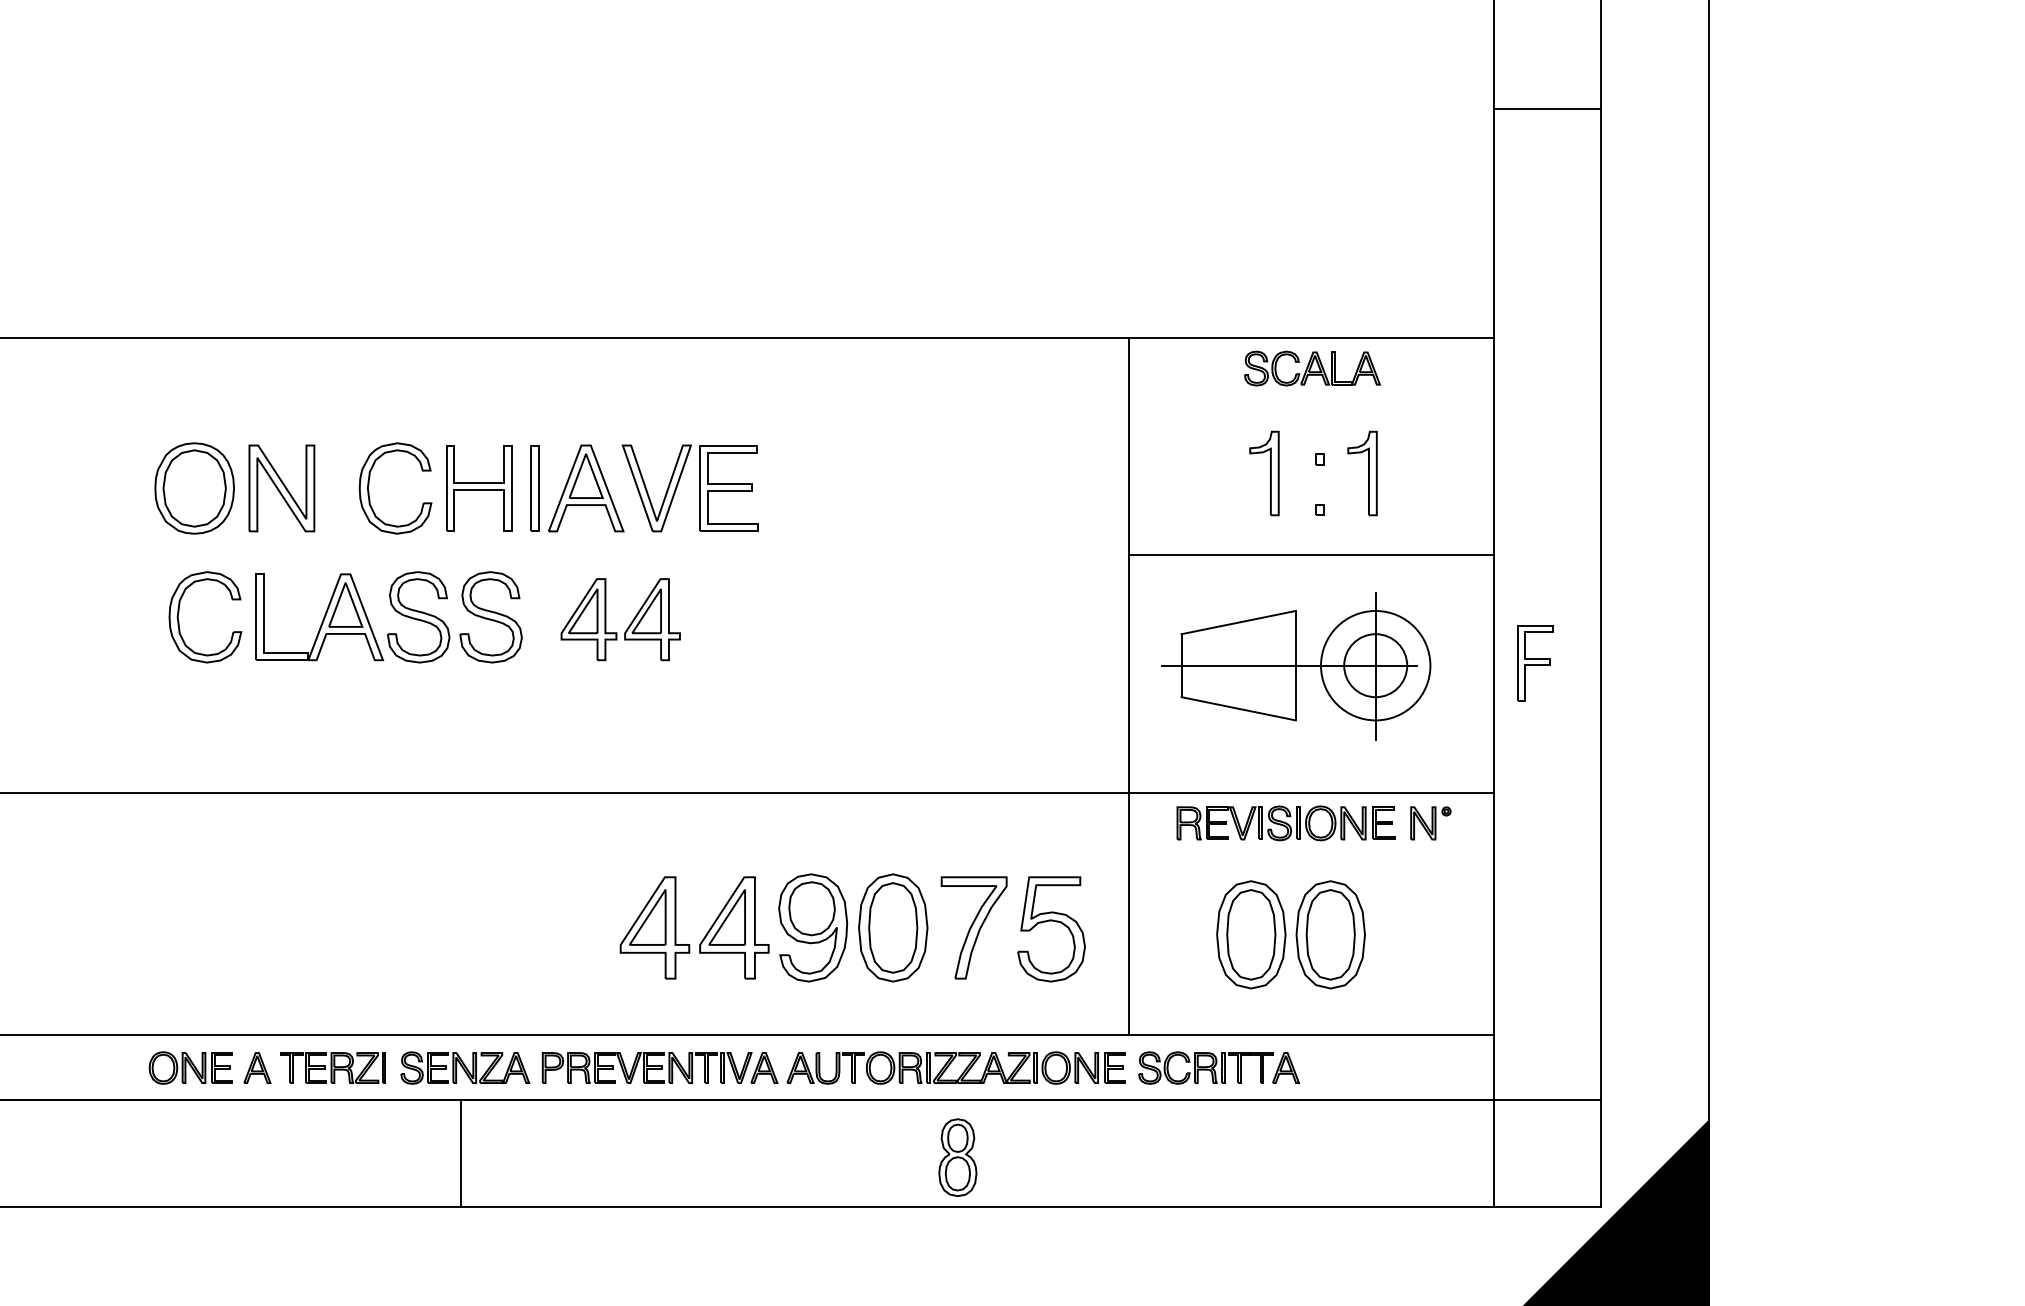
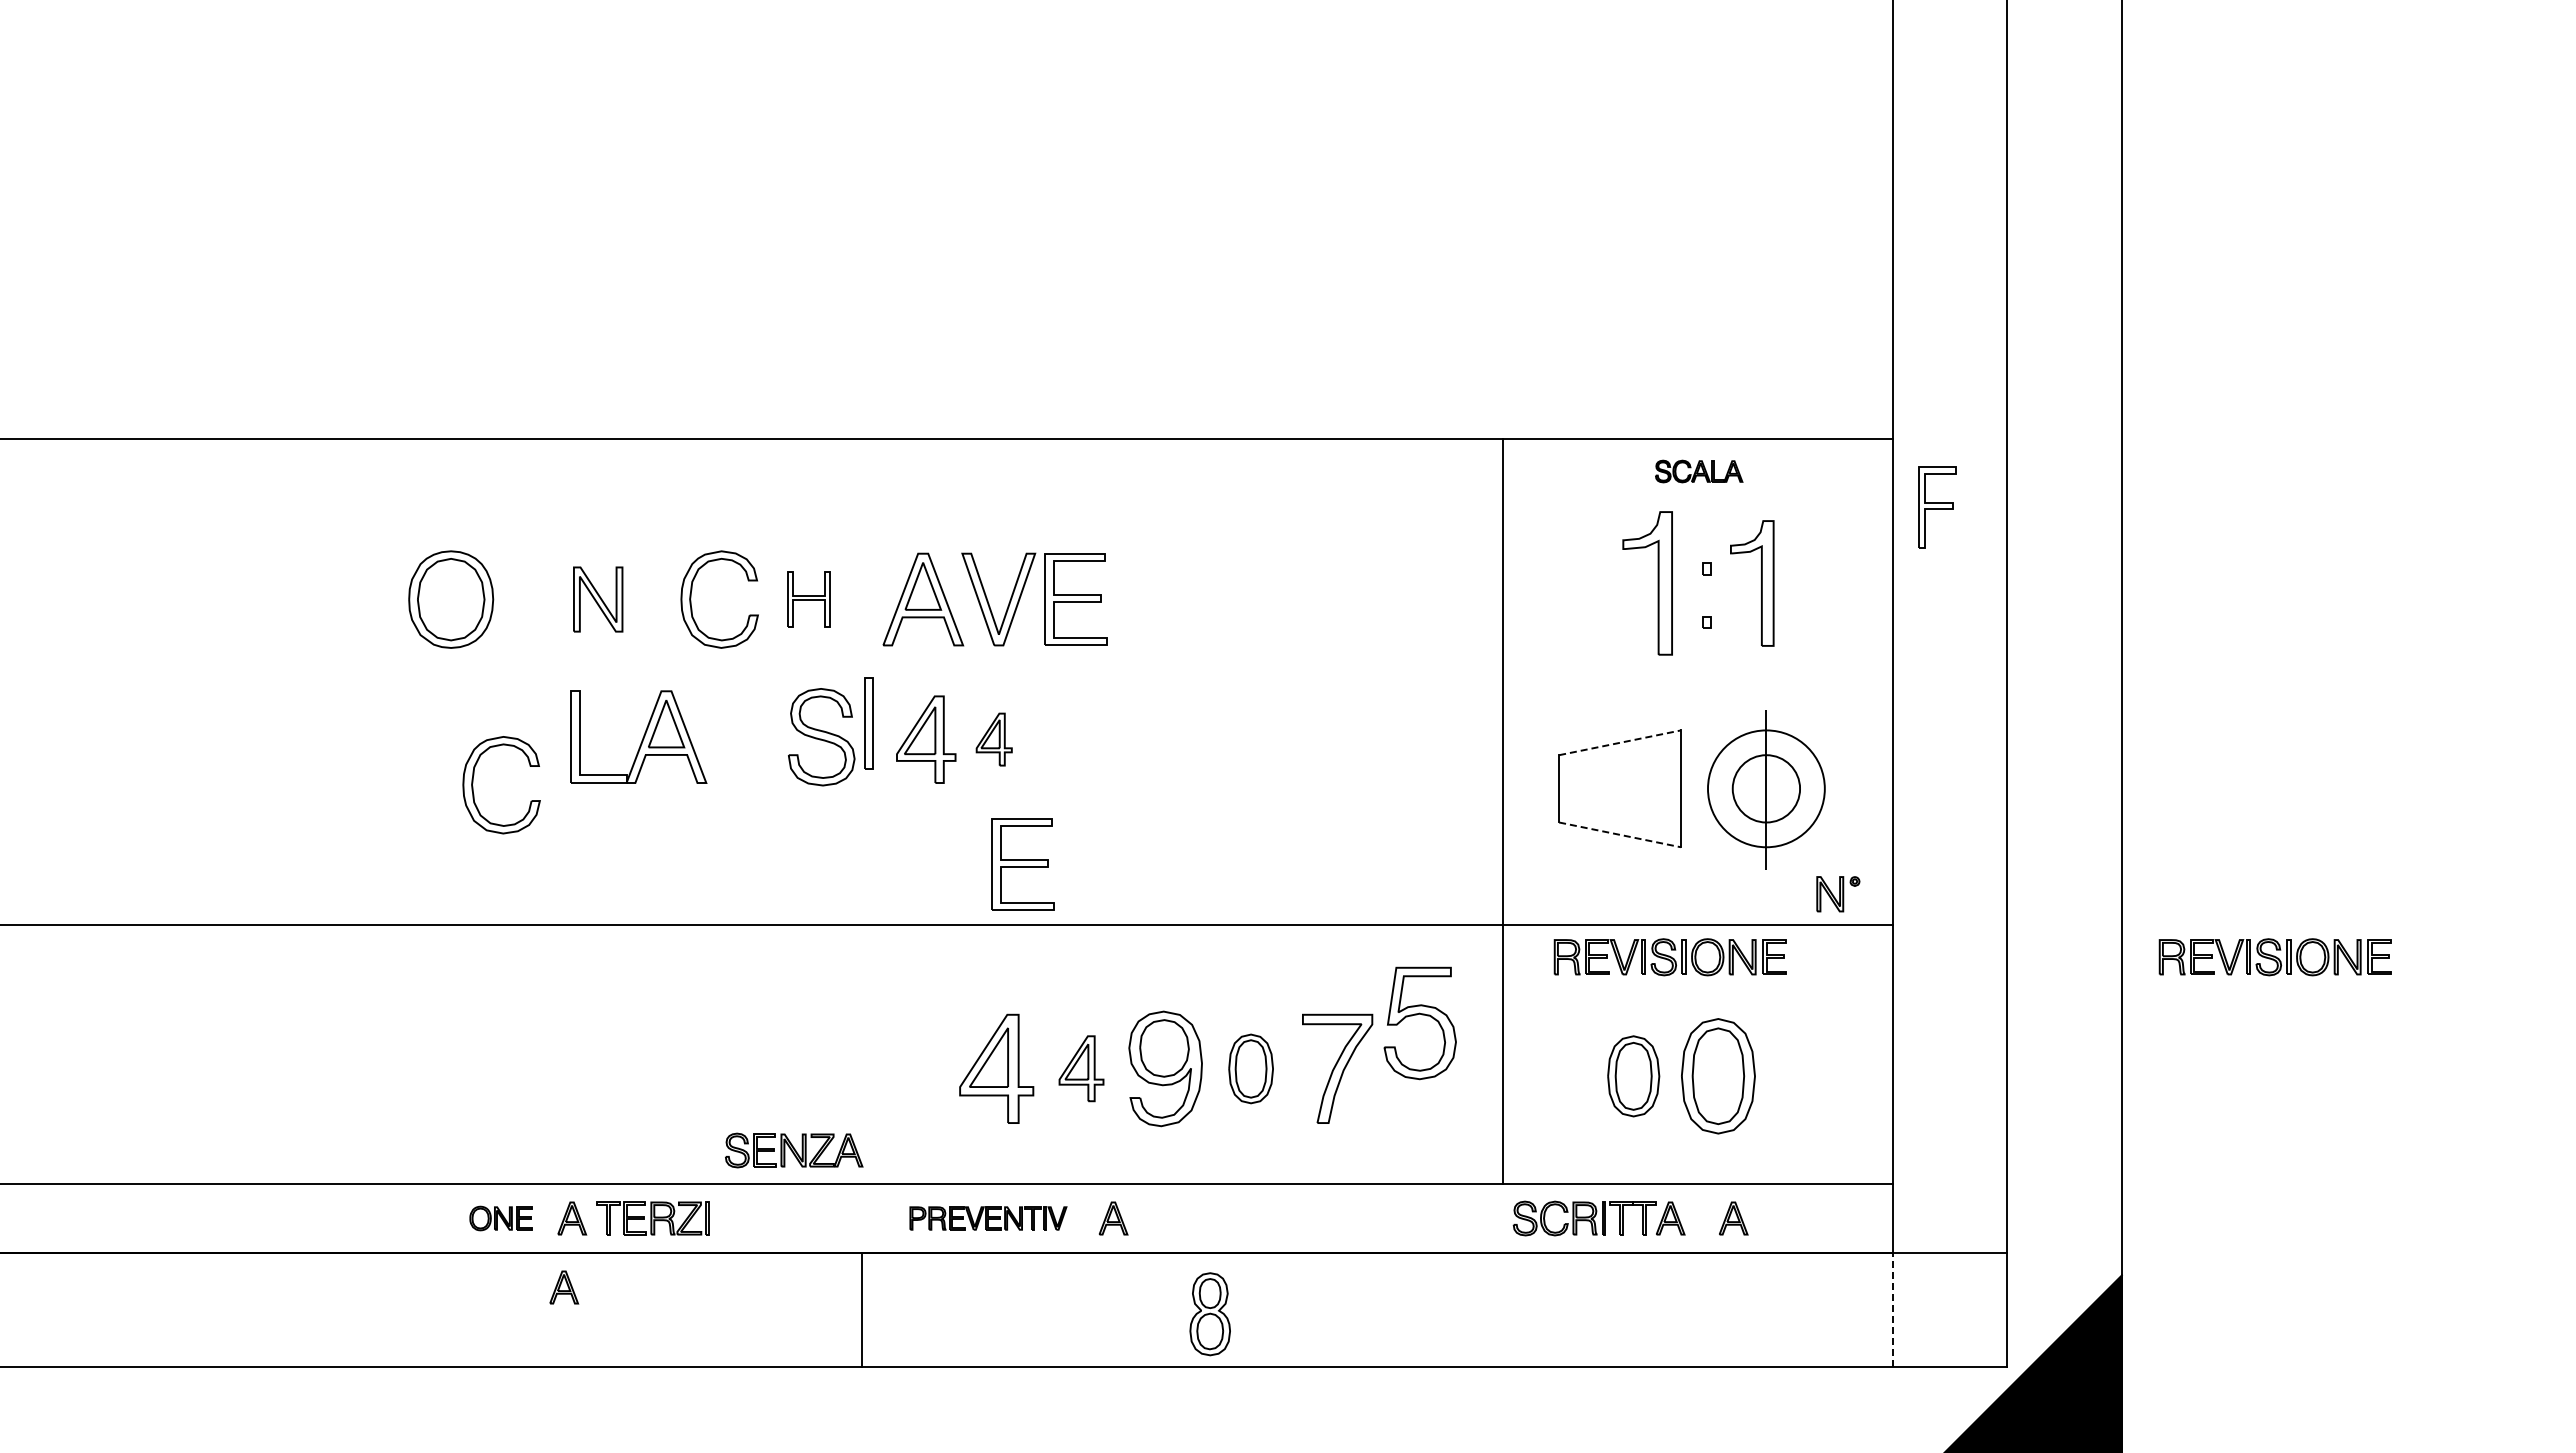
line: (1547, 108) -> (1949, 193), removed
part: (1313, 368) -> (1699, 471), size x0.6
part: (1264, 473) -> (1647, 583), size x1.6
part: (1362, 473) -> (1752, 583), size x1.4
part: (194, 488) -> (451, 599), moved
part: (281, 488) -> (597, 599), size x0.7
part: (478, 488) -> (808, 599), size x0.6
part: (534, 488) -> (868, 723), moved
line: (1311, 554) -> (1697, 670), removed
part: (418, 617) -> (744, 737), removed
part: (179, 618) -> (473, 786), moved
part: (652, 619) -> (994, 739), size x0.6
line: (1239, 622) -> (1620, 742), solid -> dashed
part: (1535, 663) -> (1937, 507), moved
line: (1305, 665) -> (1691, 788), removed
line: (1239, 708) -> (1620, 834), solid -> dashed
part: (679, 736) -> (1022, 864), added
part: (1431, 823) -> (1838, 894), moved
part: (1851, 823) -> (2274, 957), added
part: (1048, 921) -> (1417, 1015), moved
part: (734, 927) -> (1081, 1068), size x0.6
part: (892, 927) -> (1250, 1068), size x0.6
part: (1251, 935) -> (1633, 1076), size x0.7
part: (190, 1068) -> (500, 1218), size x0.7
part: (465, 1068) -> (794, 1150), moved
part: (647, 1068) -> (988, 1218), size x0.7
part: (956, 1068) -> (1318, 1218), removed
part: (1344, 1068) -> (1733, 1218), added
part: (250, 1132) -> (564, 1287), added
line: (460, 1153) -> (862, 1309), moved
line: (1493, 1153) -> (1892, 1309), solid -> dashed
part: (957, 1157) -> (1209, 1314), moved

